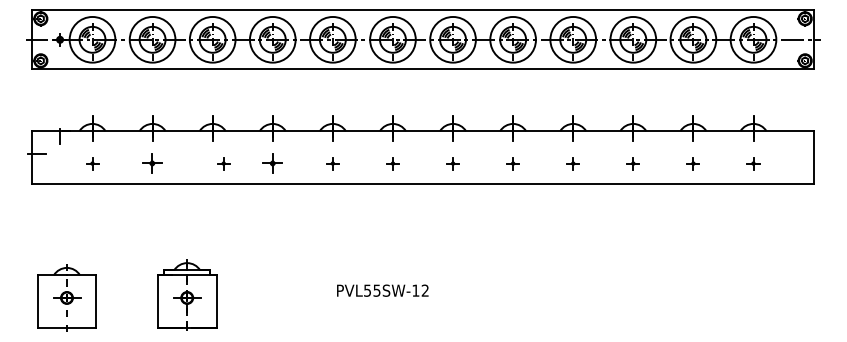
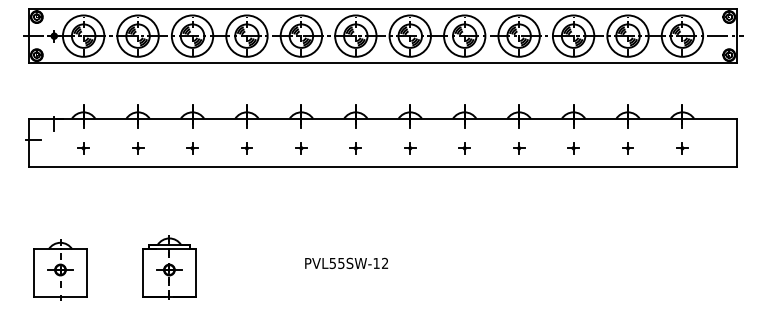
part: (153, 163) -> (138, 148), size x0.62
part: (223, 163) -> (192, 148), moved
part: (272, 163) -> (246, 148), size x0.62

